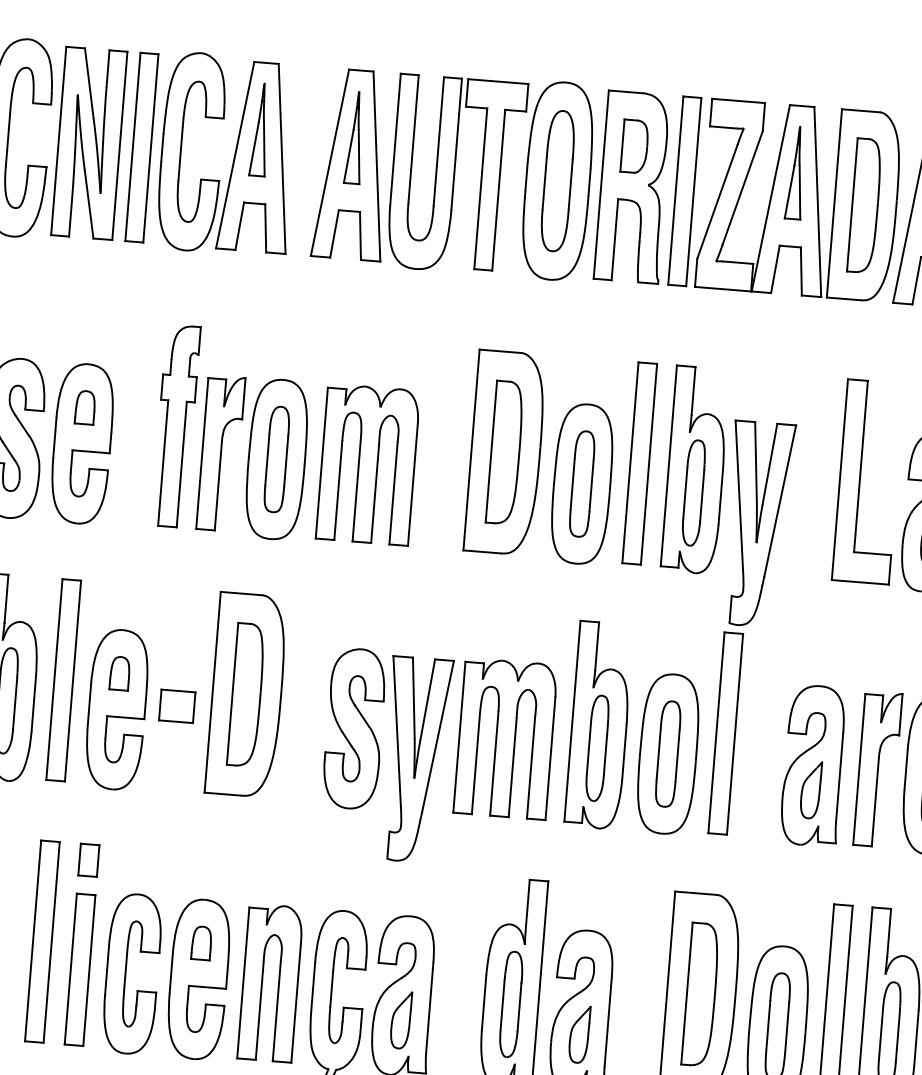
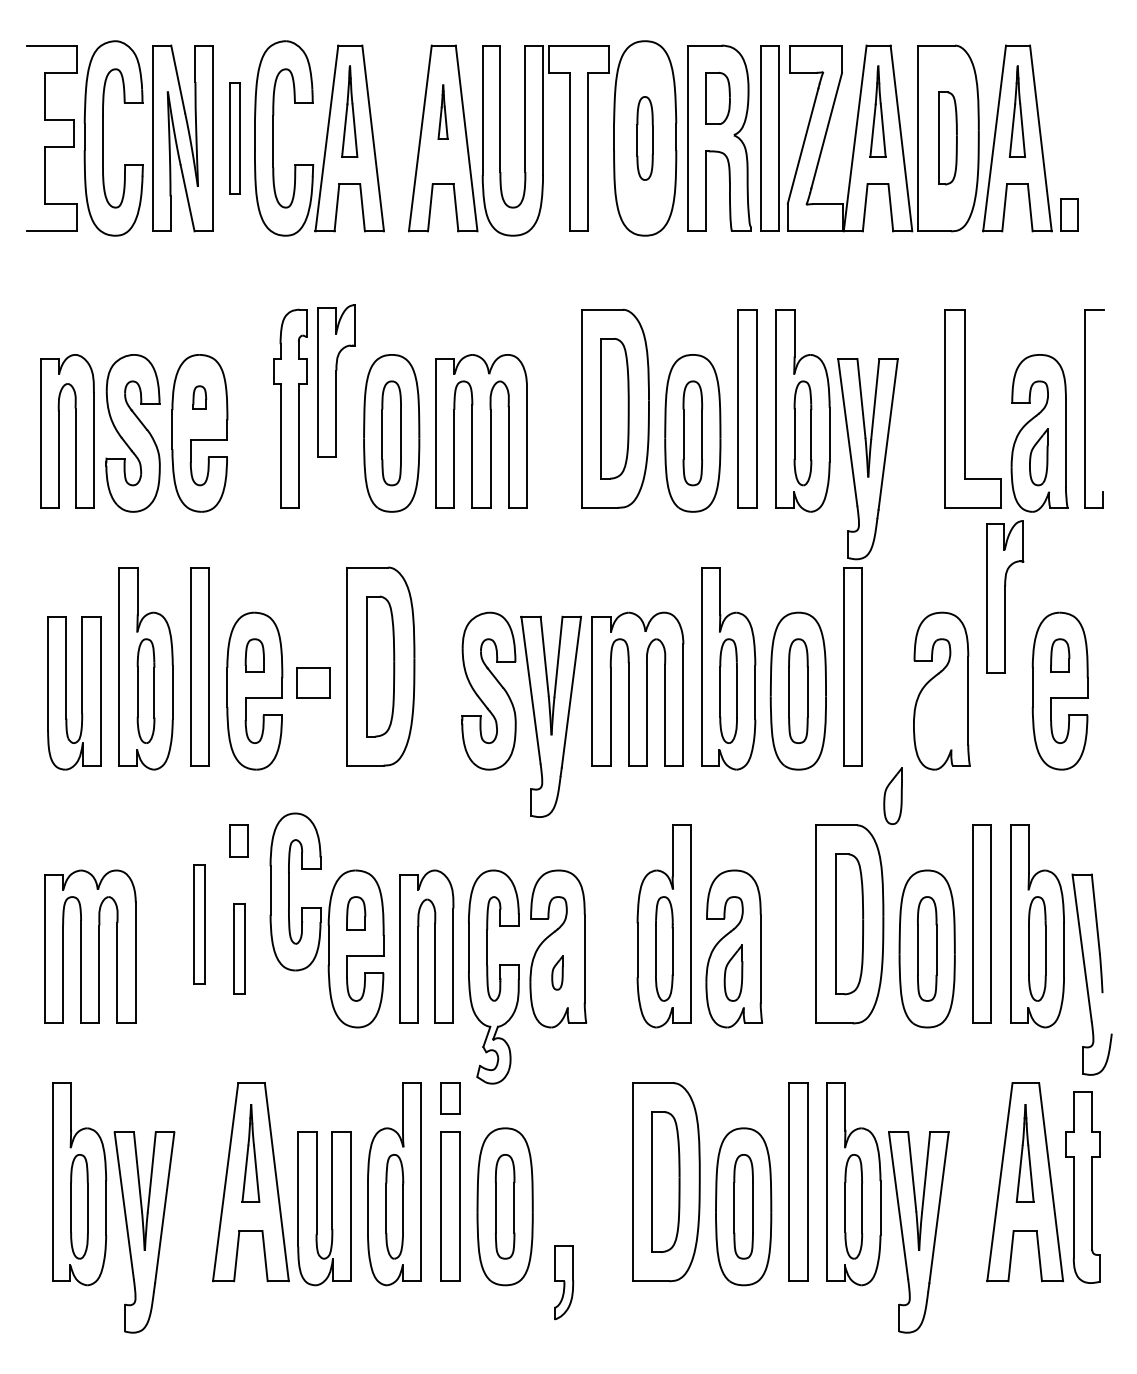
part: (354, 137) -> (442, 111), size x0.6
part: (141, 147) -> (234, 138), size x0.6
part: (557, 181) -> (644, 138), size x0.6
part: (865, 205) -> (948, 138), size x0.7
part: (84, 407) -> (199, 397), size x0.7
part: (221, 453) -> (336, 380), moved
part: (878, 769) -> (1005, 596), moved
part: (810, 789) -> (892, 795), moved
part: (42, 940) -> (199, 923), size x0.6
part: (79, 969) -> (238, 948), size x0.6
part: (132, 973) -> (295, 891), moved
part: (401, 1019) -> (557, 972), size x0.6

